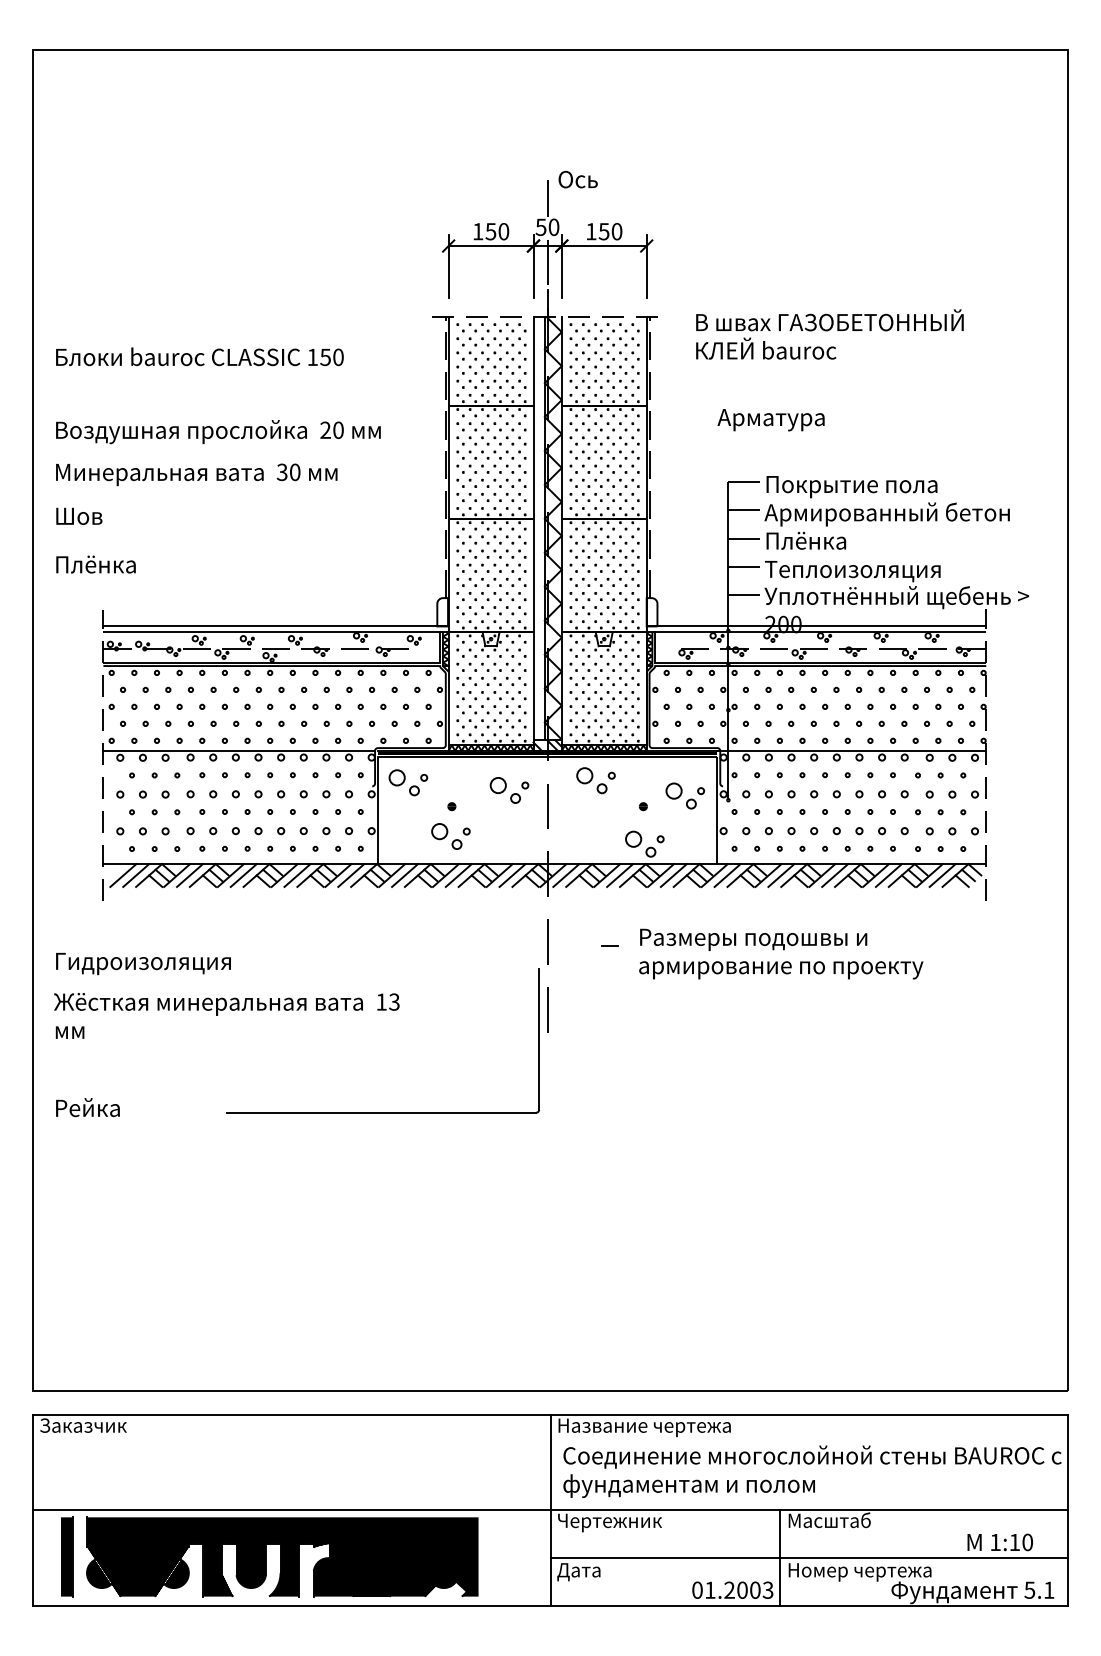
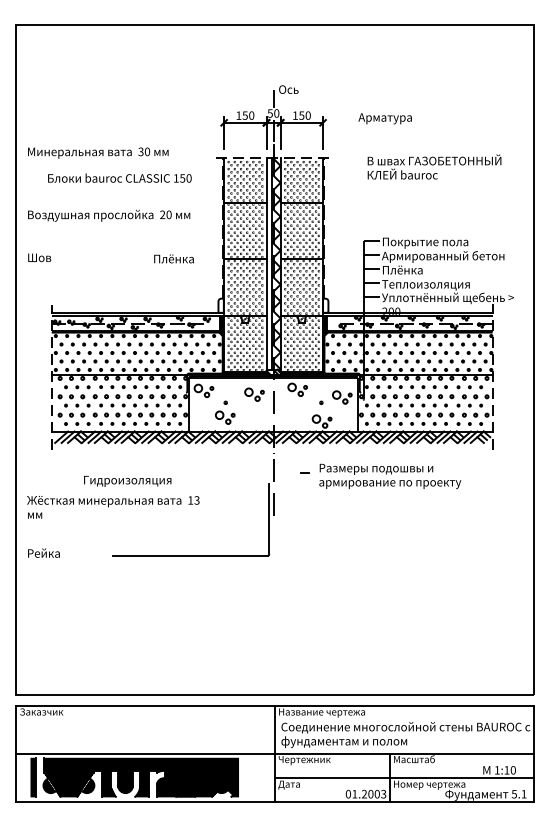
text: (829, 333) -> (434, 166), moved
text: (199, 355) -> (119, 177), moved
text: (769, 419) -> (384, 118), moved
text: (197, 473) -> (98, 152), moved
text: (94, 563) -> (173, 258), moved
text: (143, 962) -> (127, 480), moved

